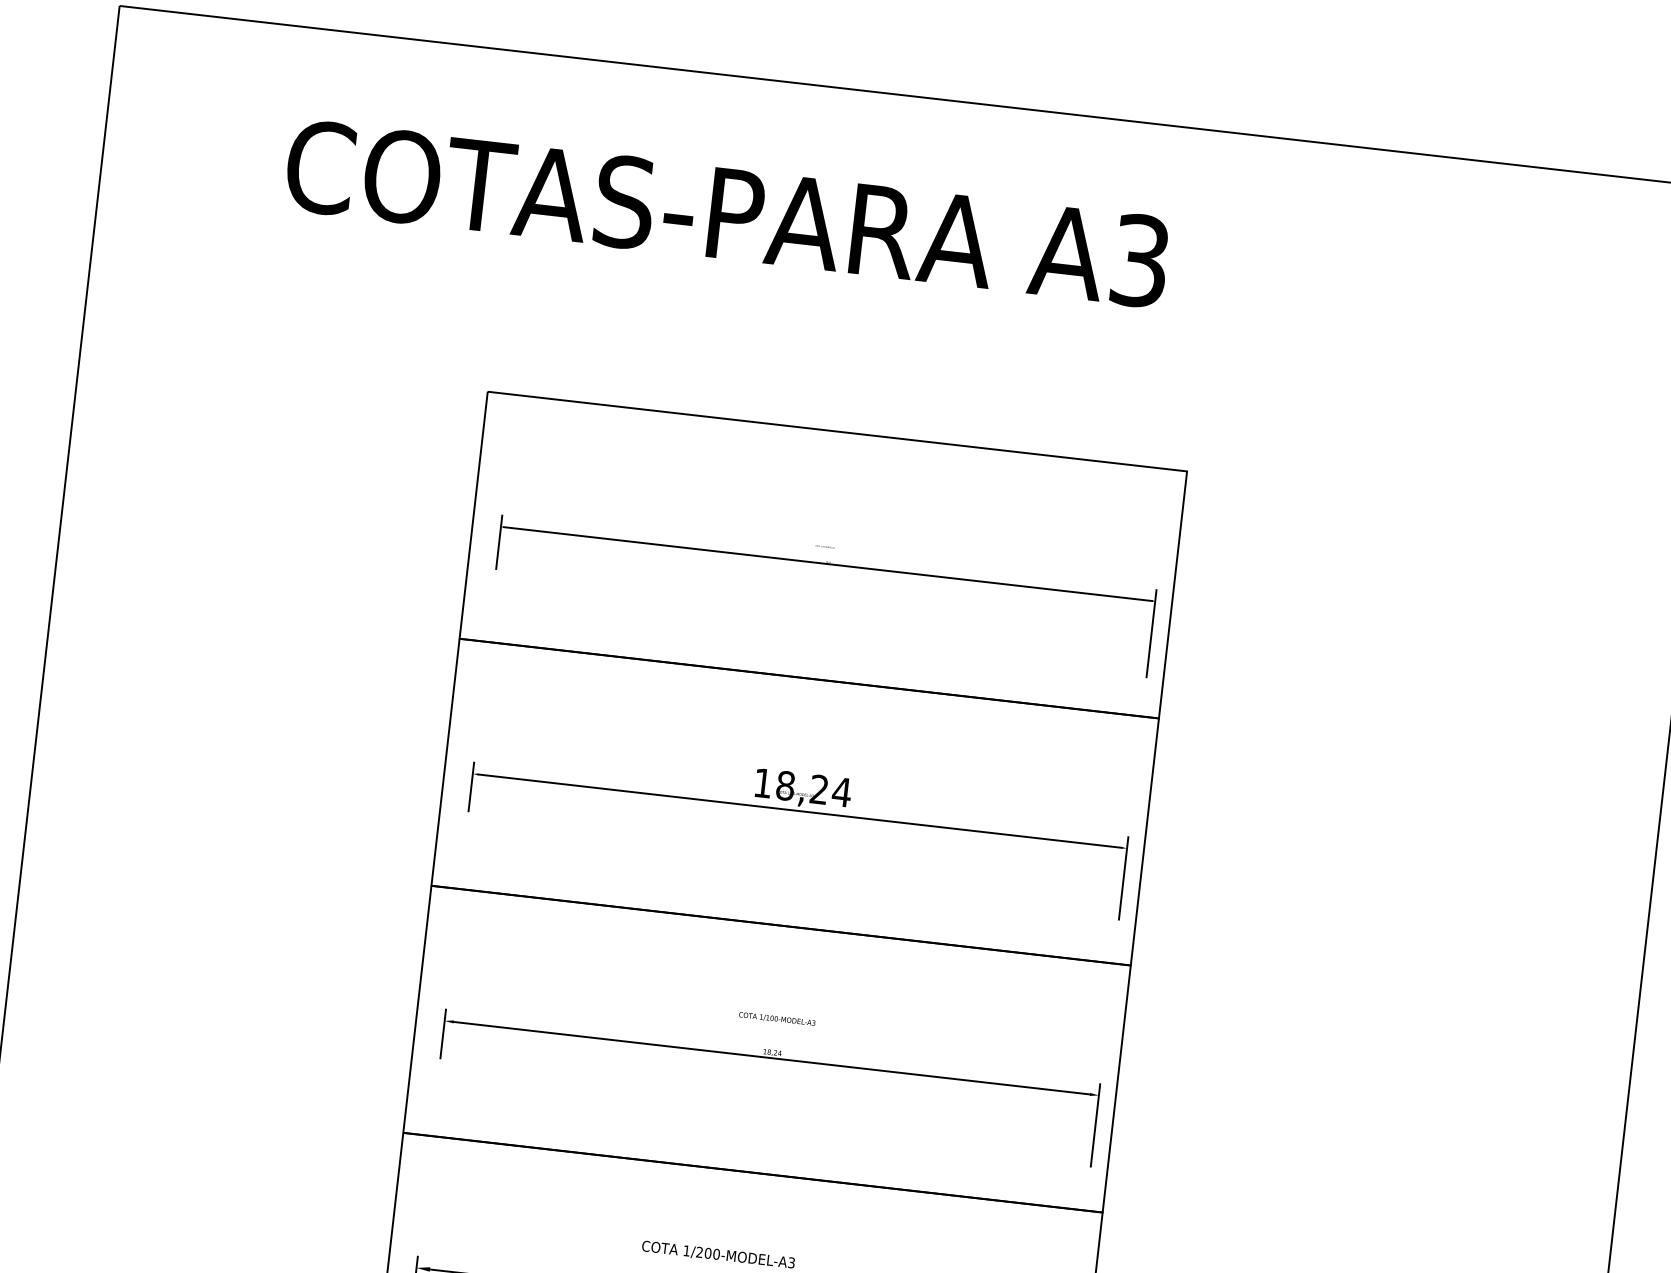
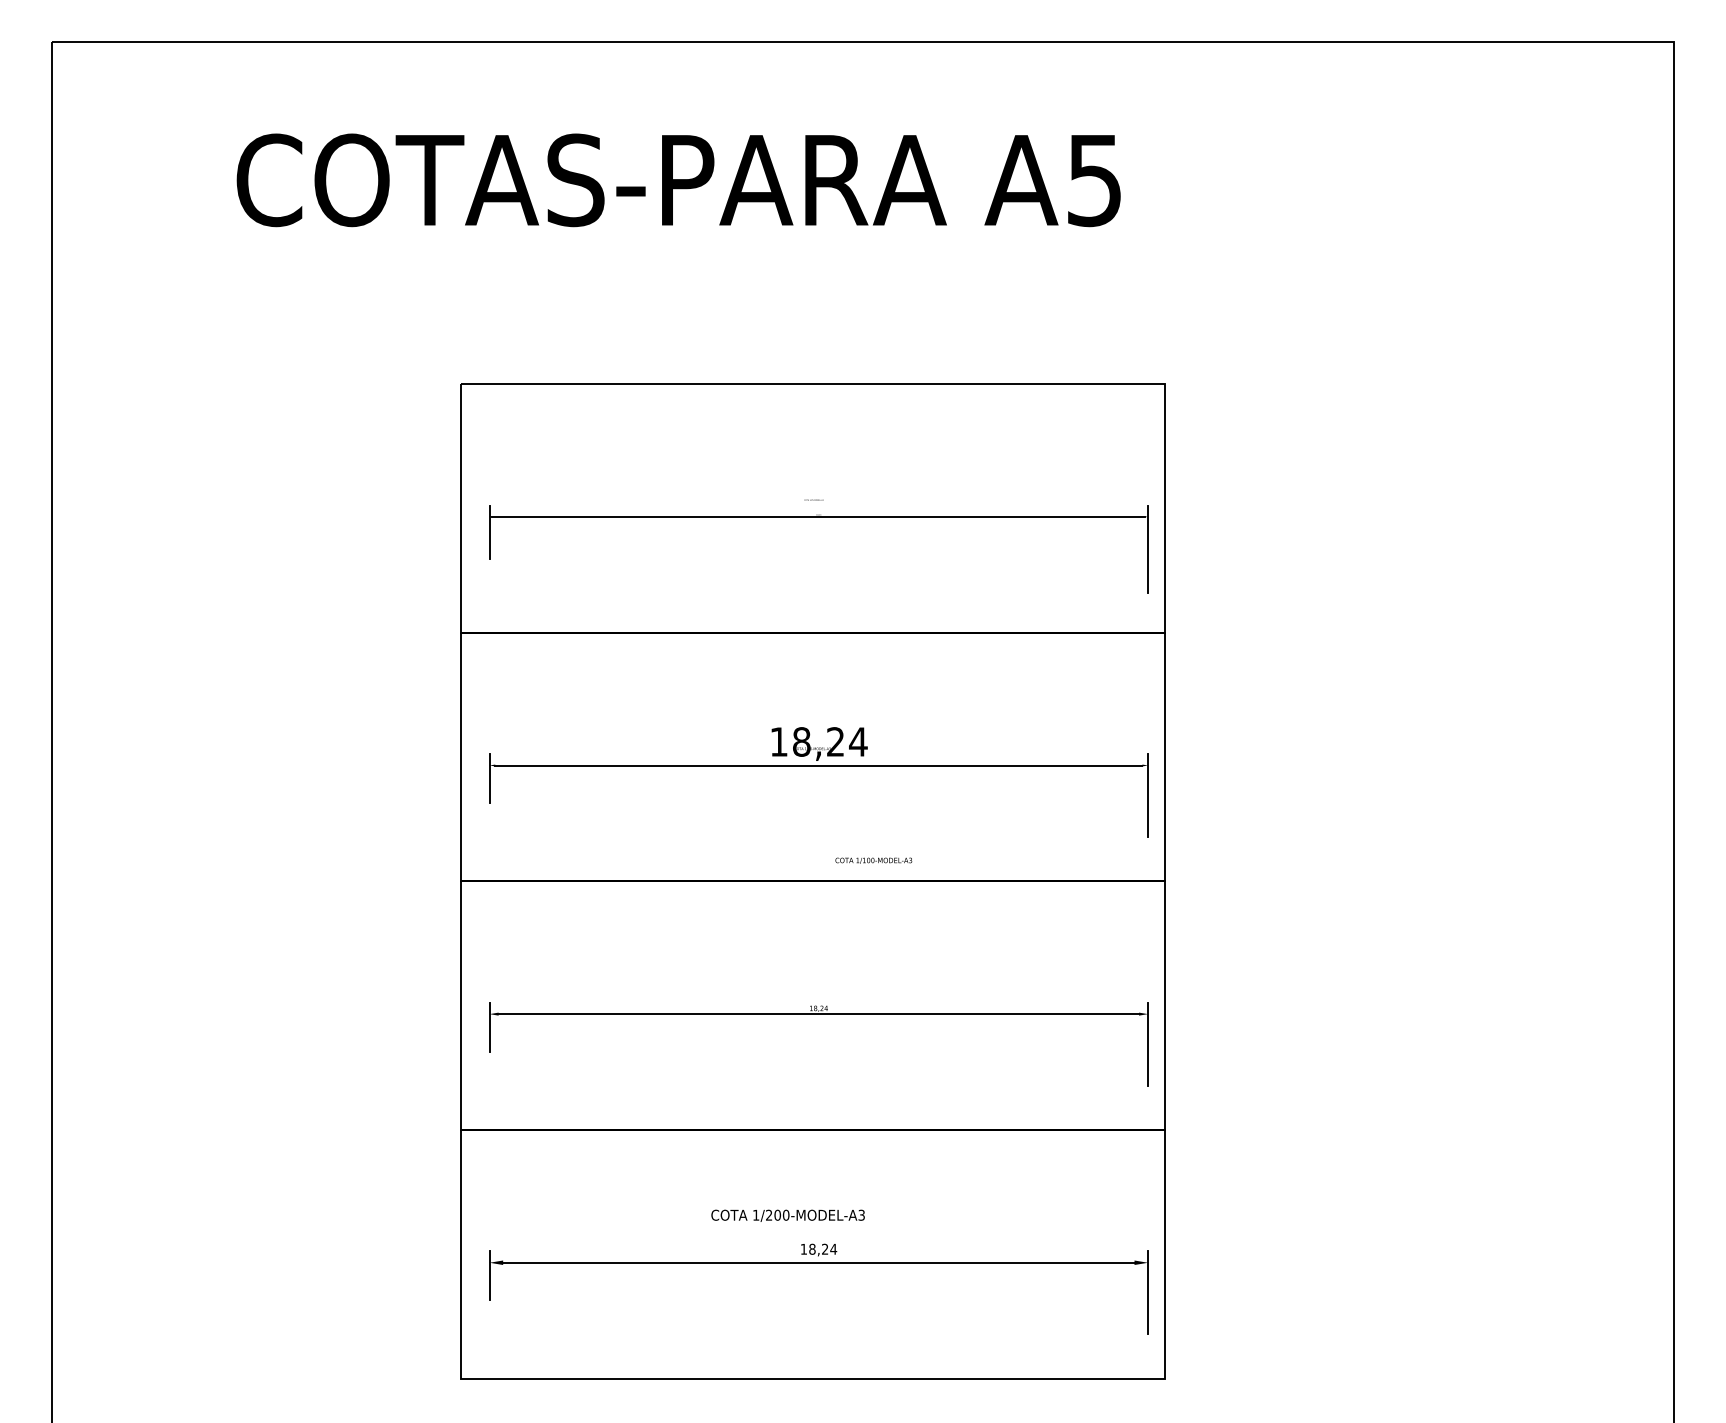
text: (1140, 260) -> (1094, 179), A3 -> A5
text: (776, 1018) -> (873, 860), moved

